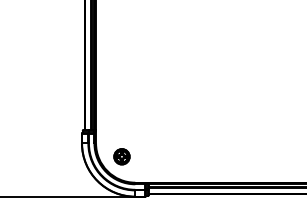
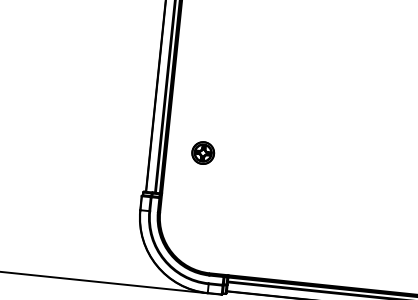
part: (121, 156) -> (202, 152), moved

